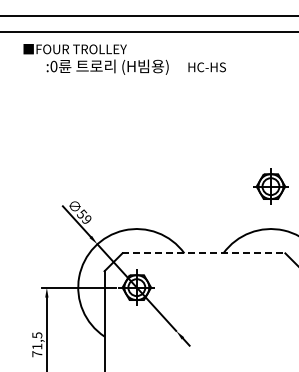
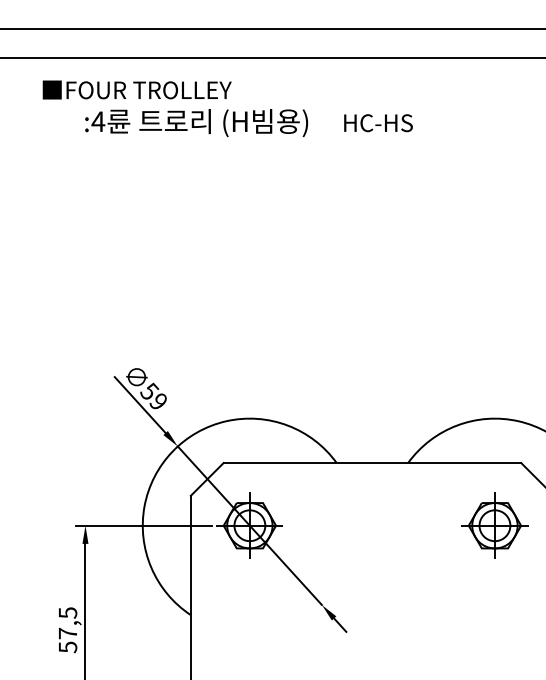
text: (53, 66) -> (97, 121), :0 -> :4
part: (270, 186) -> (494, 525), moved
line: (204, 253) -> (373, 463), dashed -> solid
text: (37, 350) -> (68, 640), 71,5 -> 57,5

